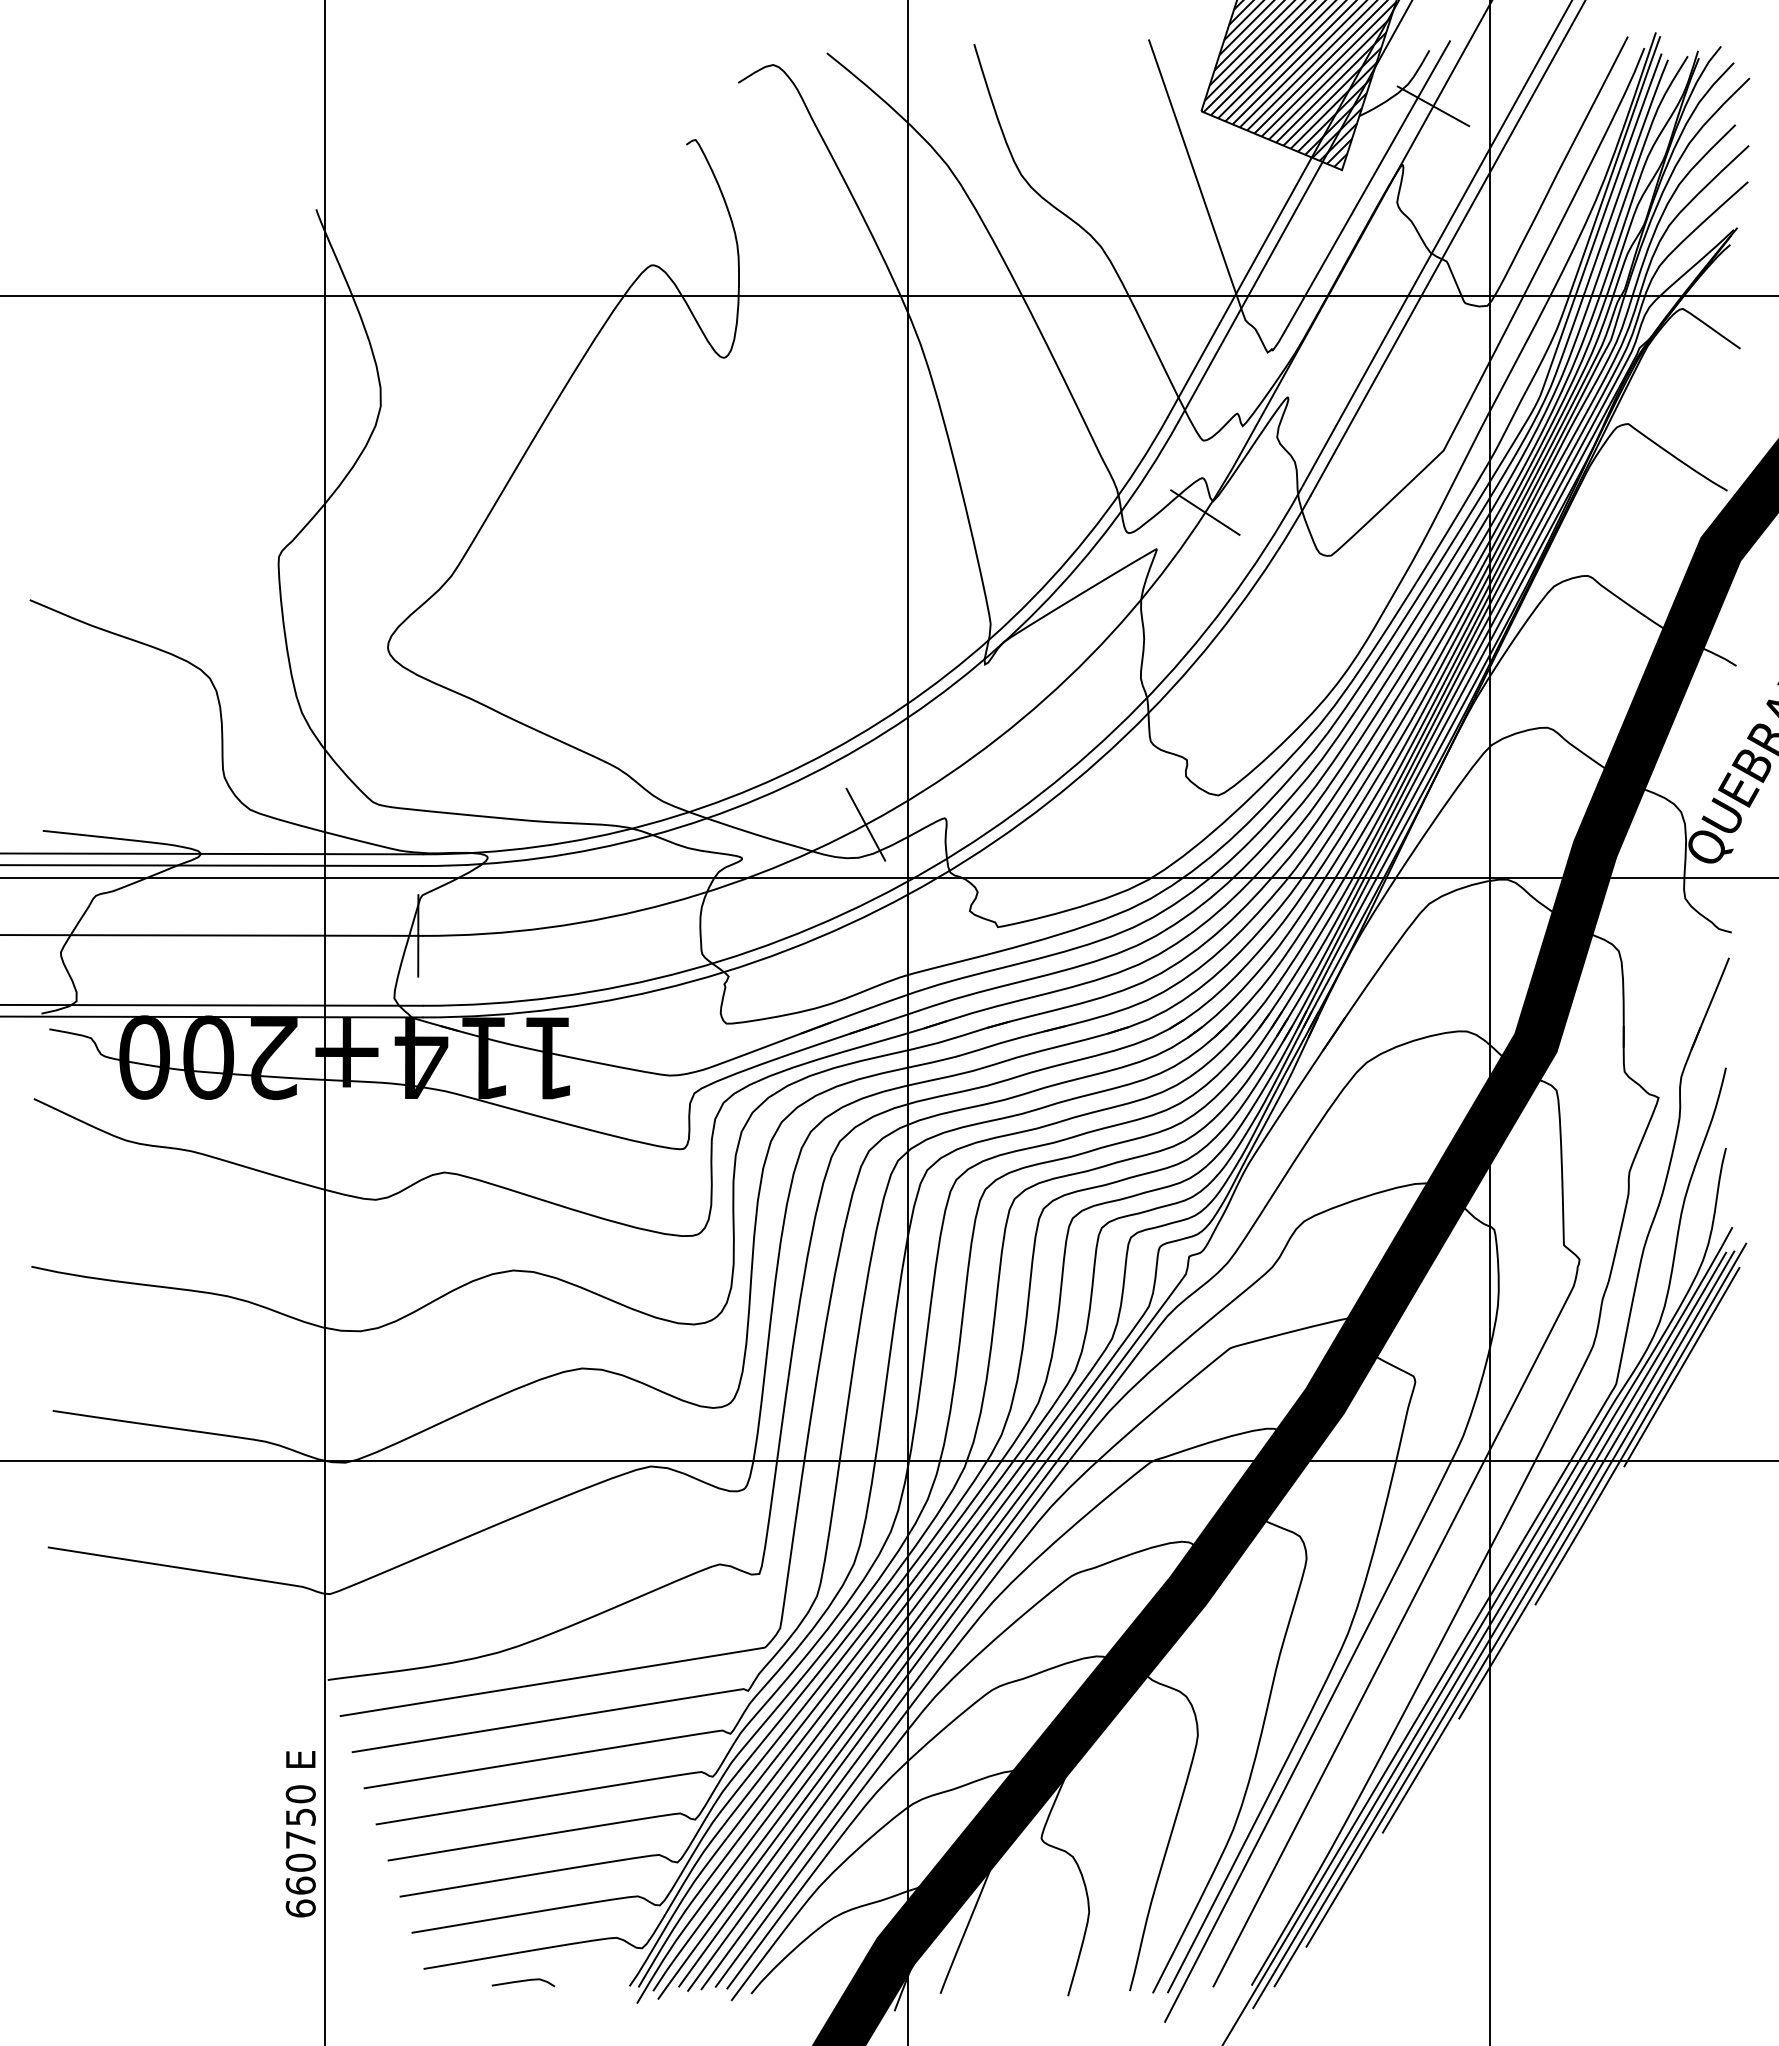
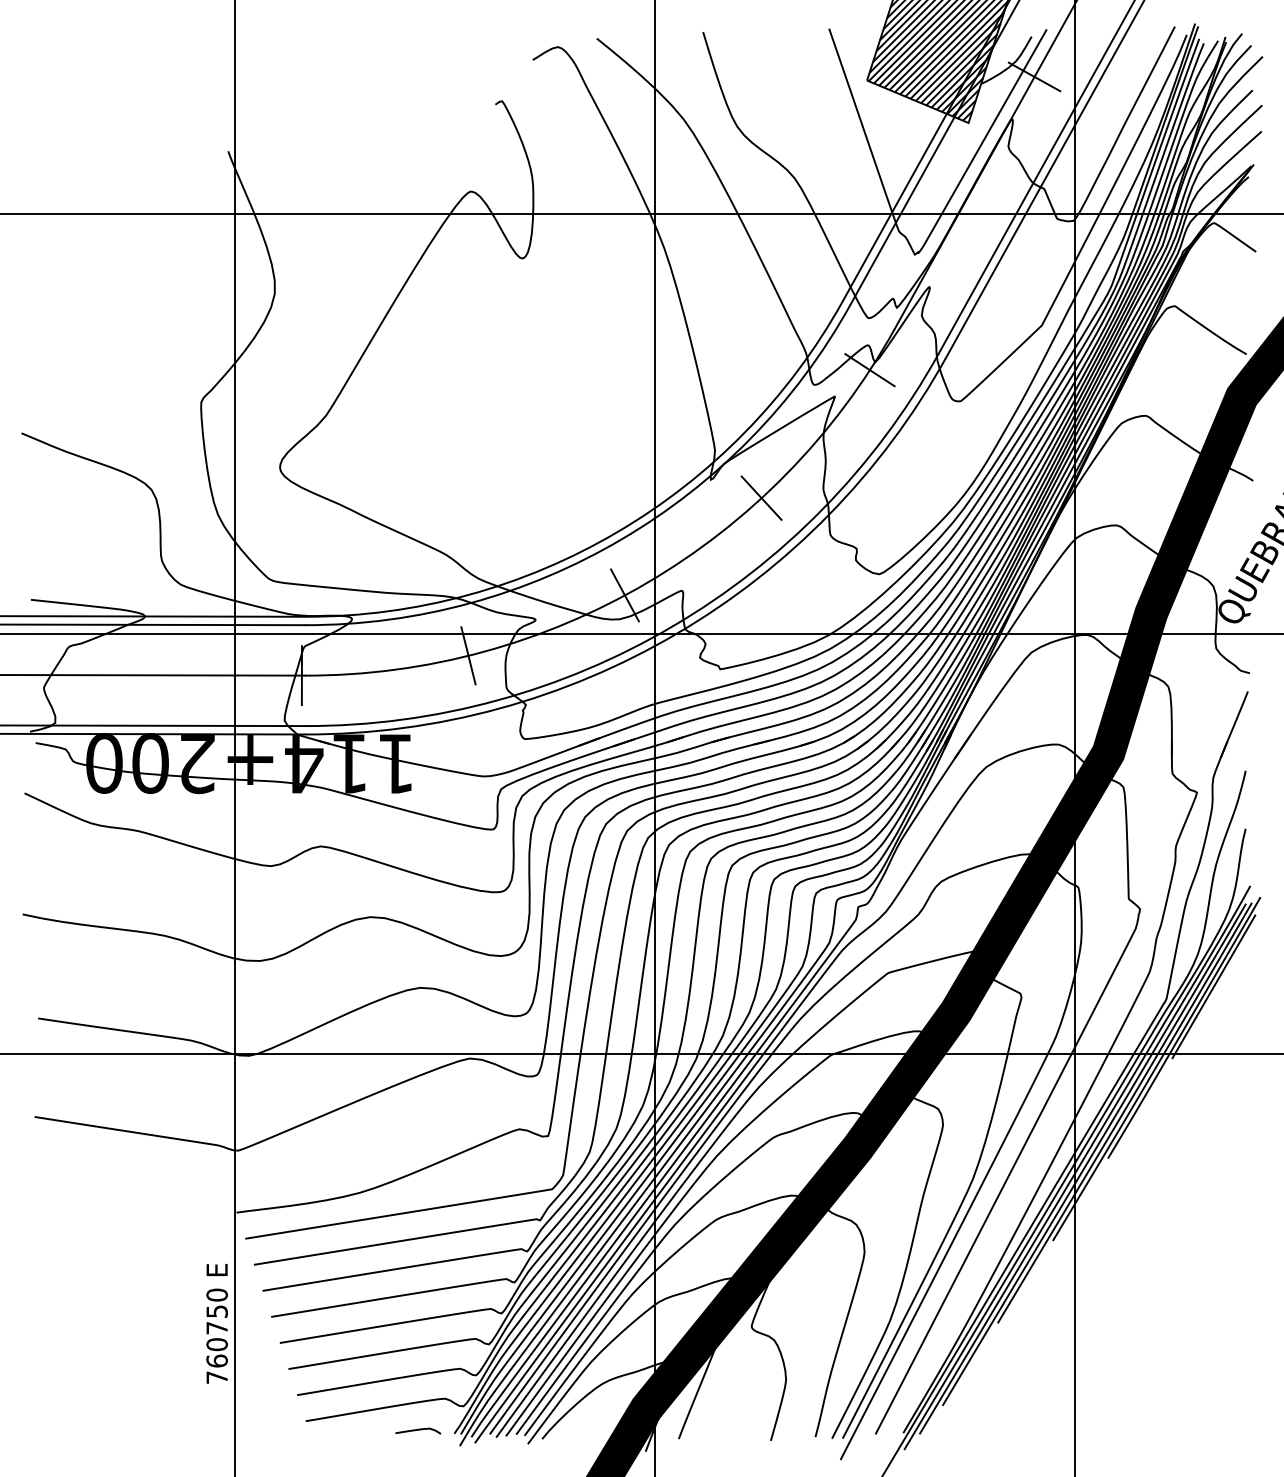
line: (1054, 690) -> (761, 498), added
line: (648, 907) -> (468, 655), added
text: (300, 1908) -> (216, 1377), 660750 -> 760750
curve: (523, 1981) -> (418, 1430), moved

